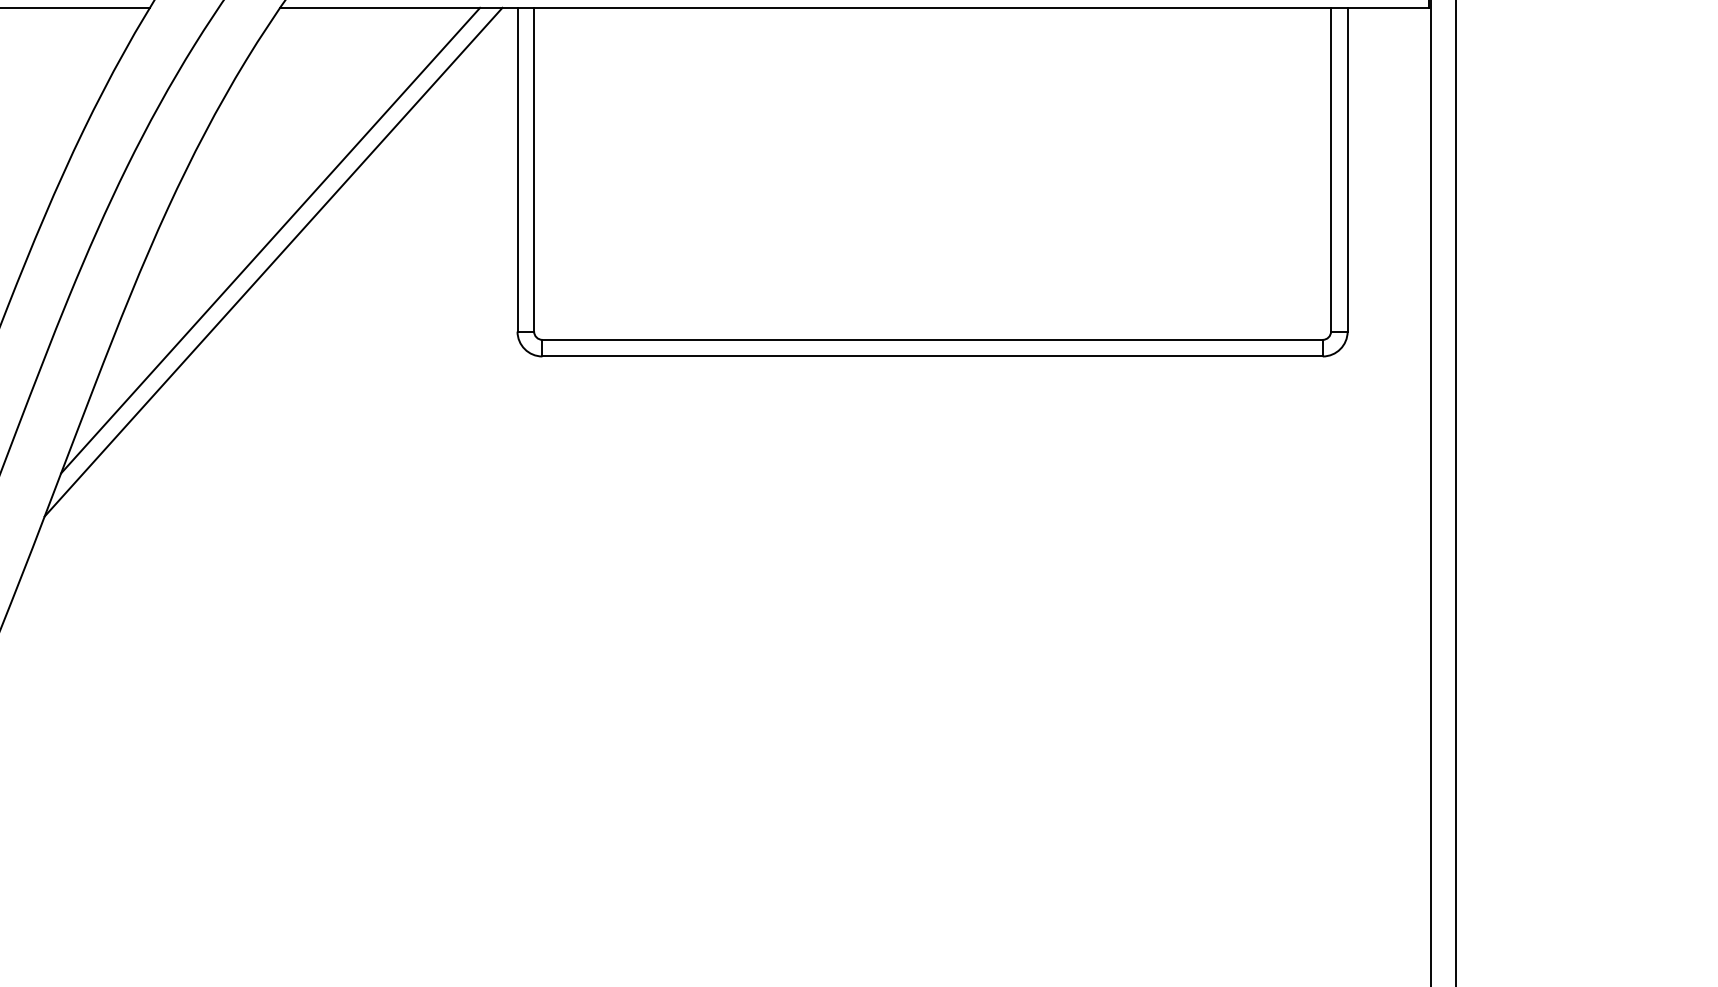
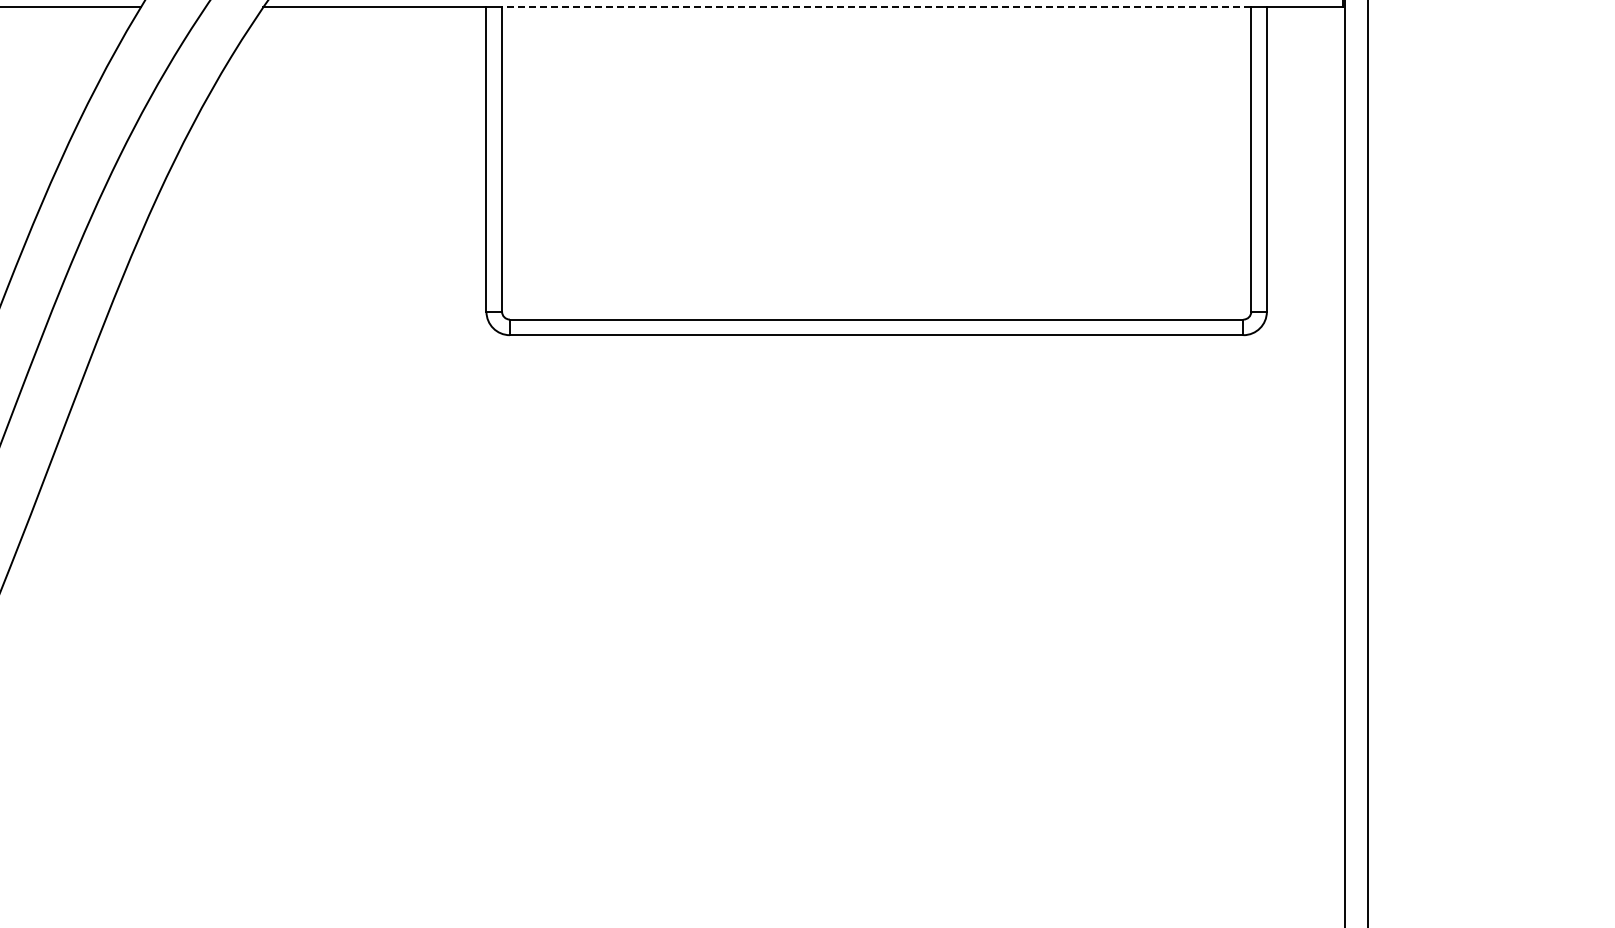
line: (932, 7) -> (876, 7), solid -> dashed
line: (270, 240) -> (254, 226), removed
line: (272, 262) -> (256, 246), removed

